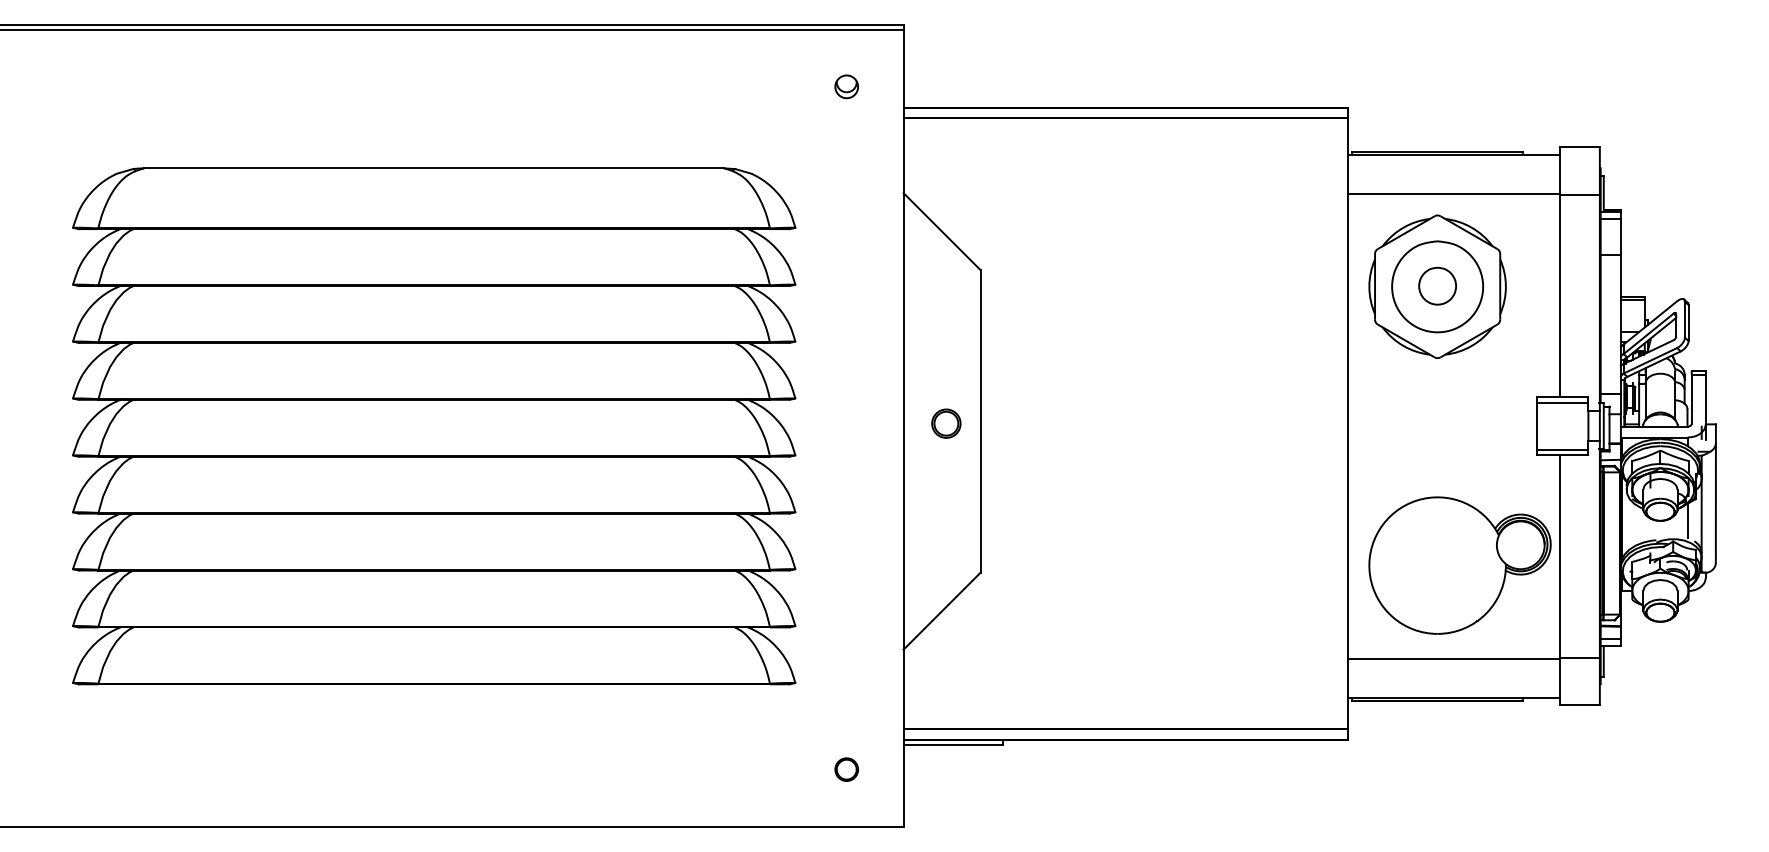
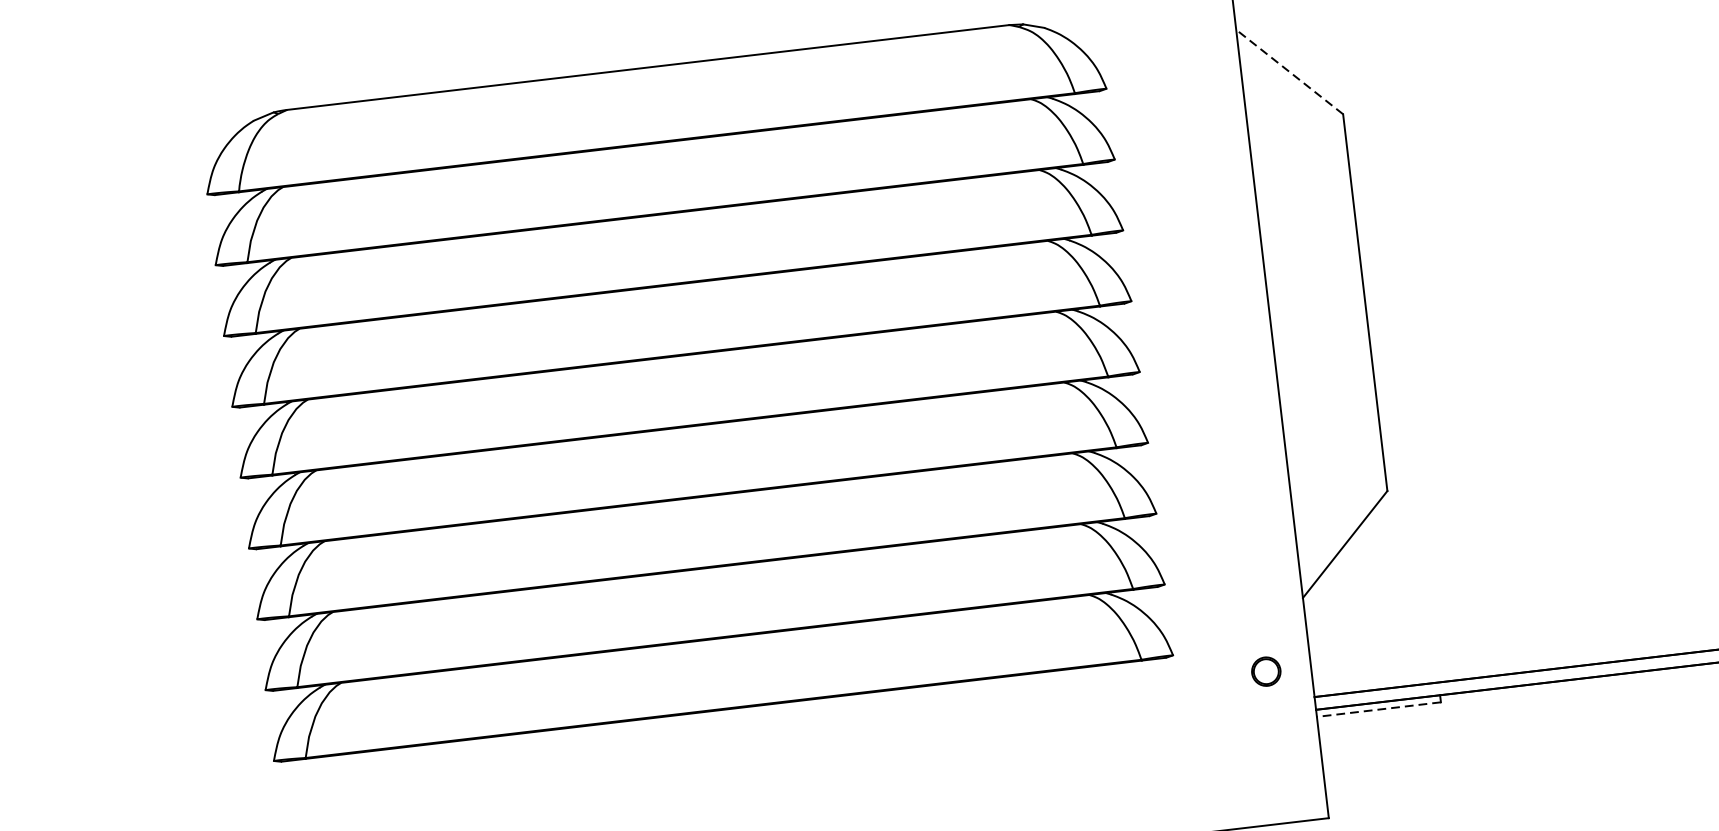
line: (941, 231) -> (1288, 71), solid -> dashed
part: (946, 423) -> (1323, 310), removed
line: (953, 745) -> (1379, 709), solid -> dashed
circle: (846, 769) -> (1265, 671), moved

